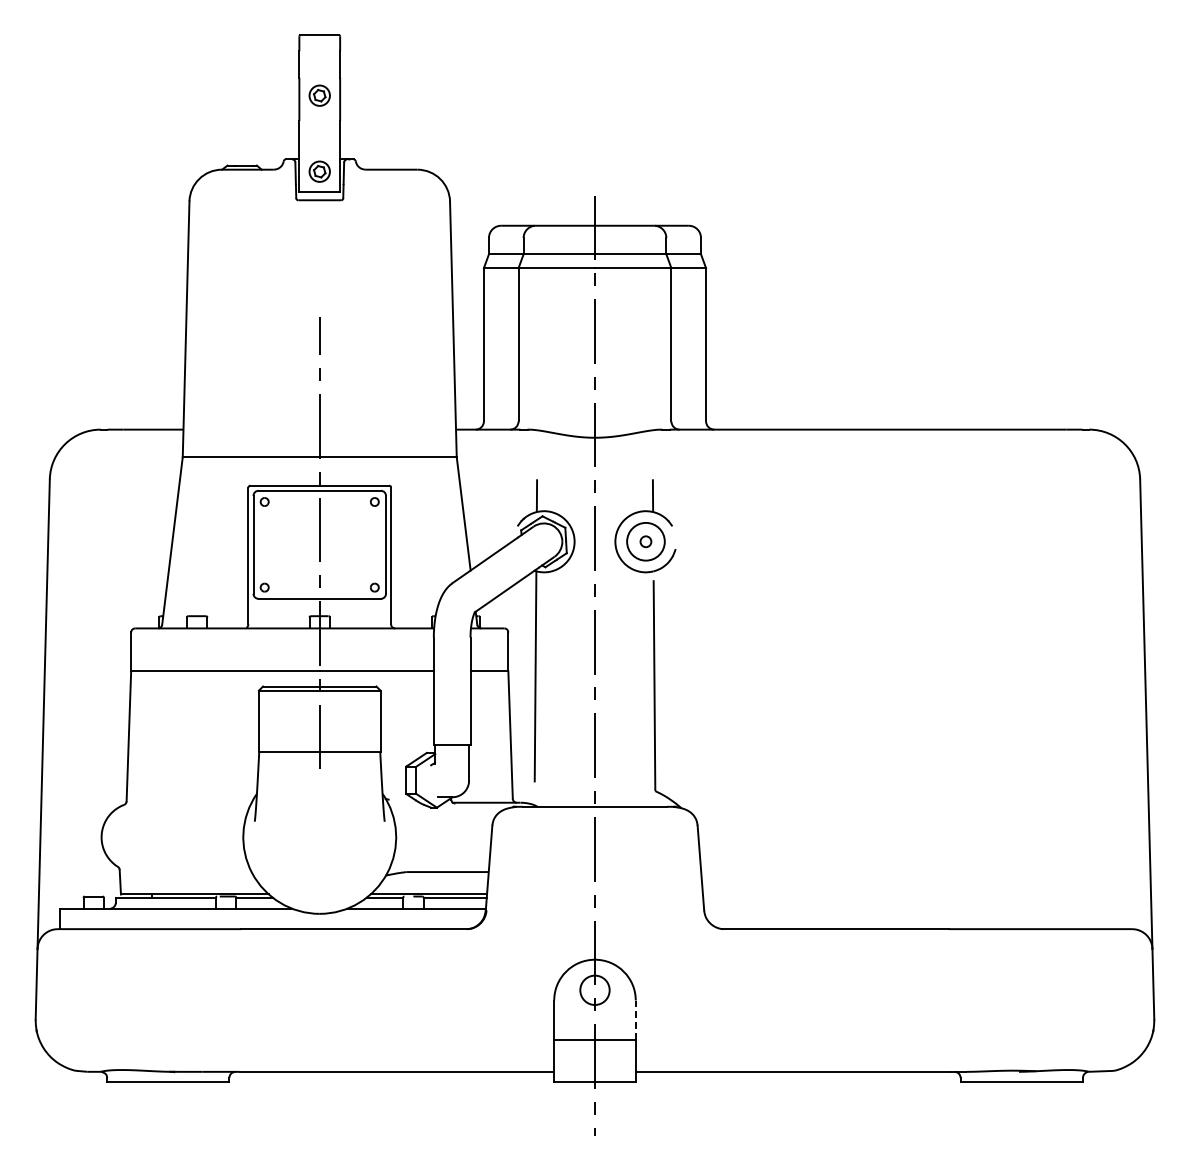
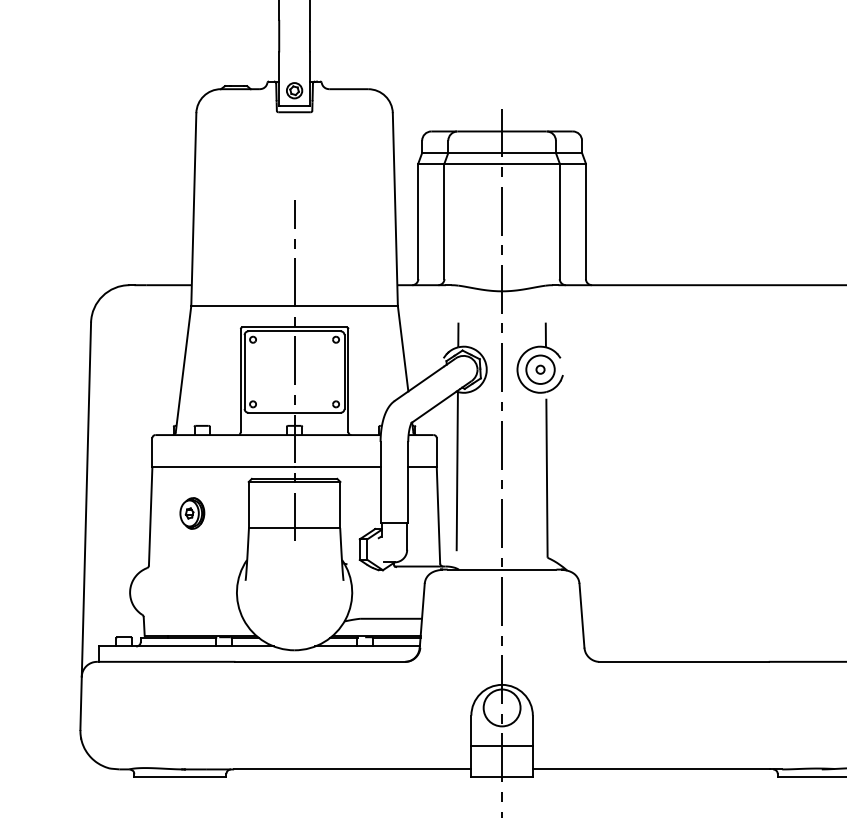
part: (319, 95) -> (294, 33), removed
part: (183, 732) -> (191, 513), added
circle: (594, 989) -> (501, 707), size x1.67
line: (635, 1020) -> (532, 730), dashed -> solid

